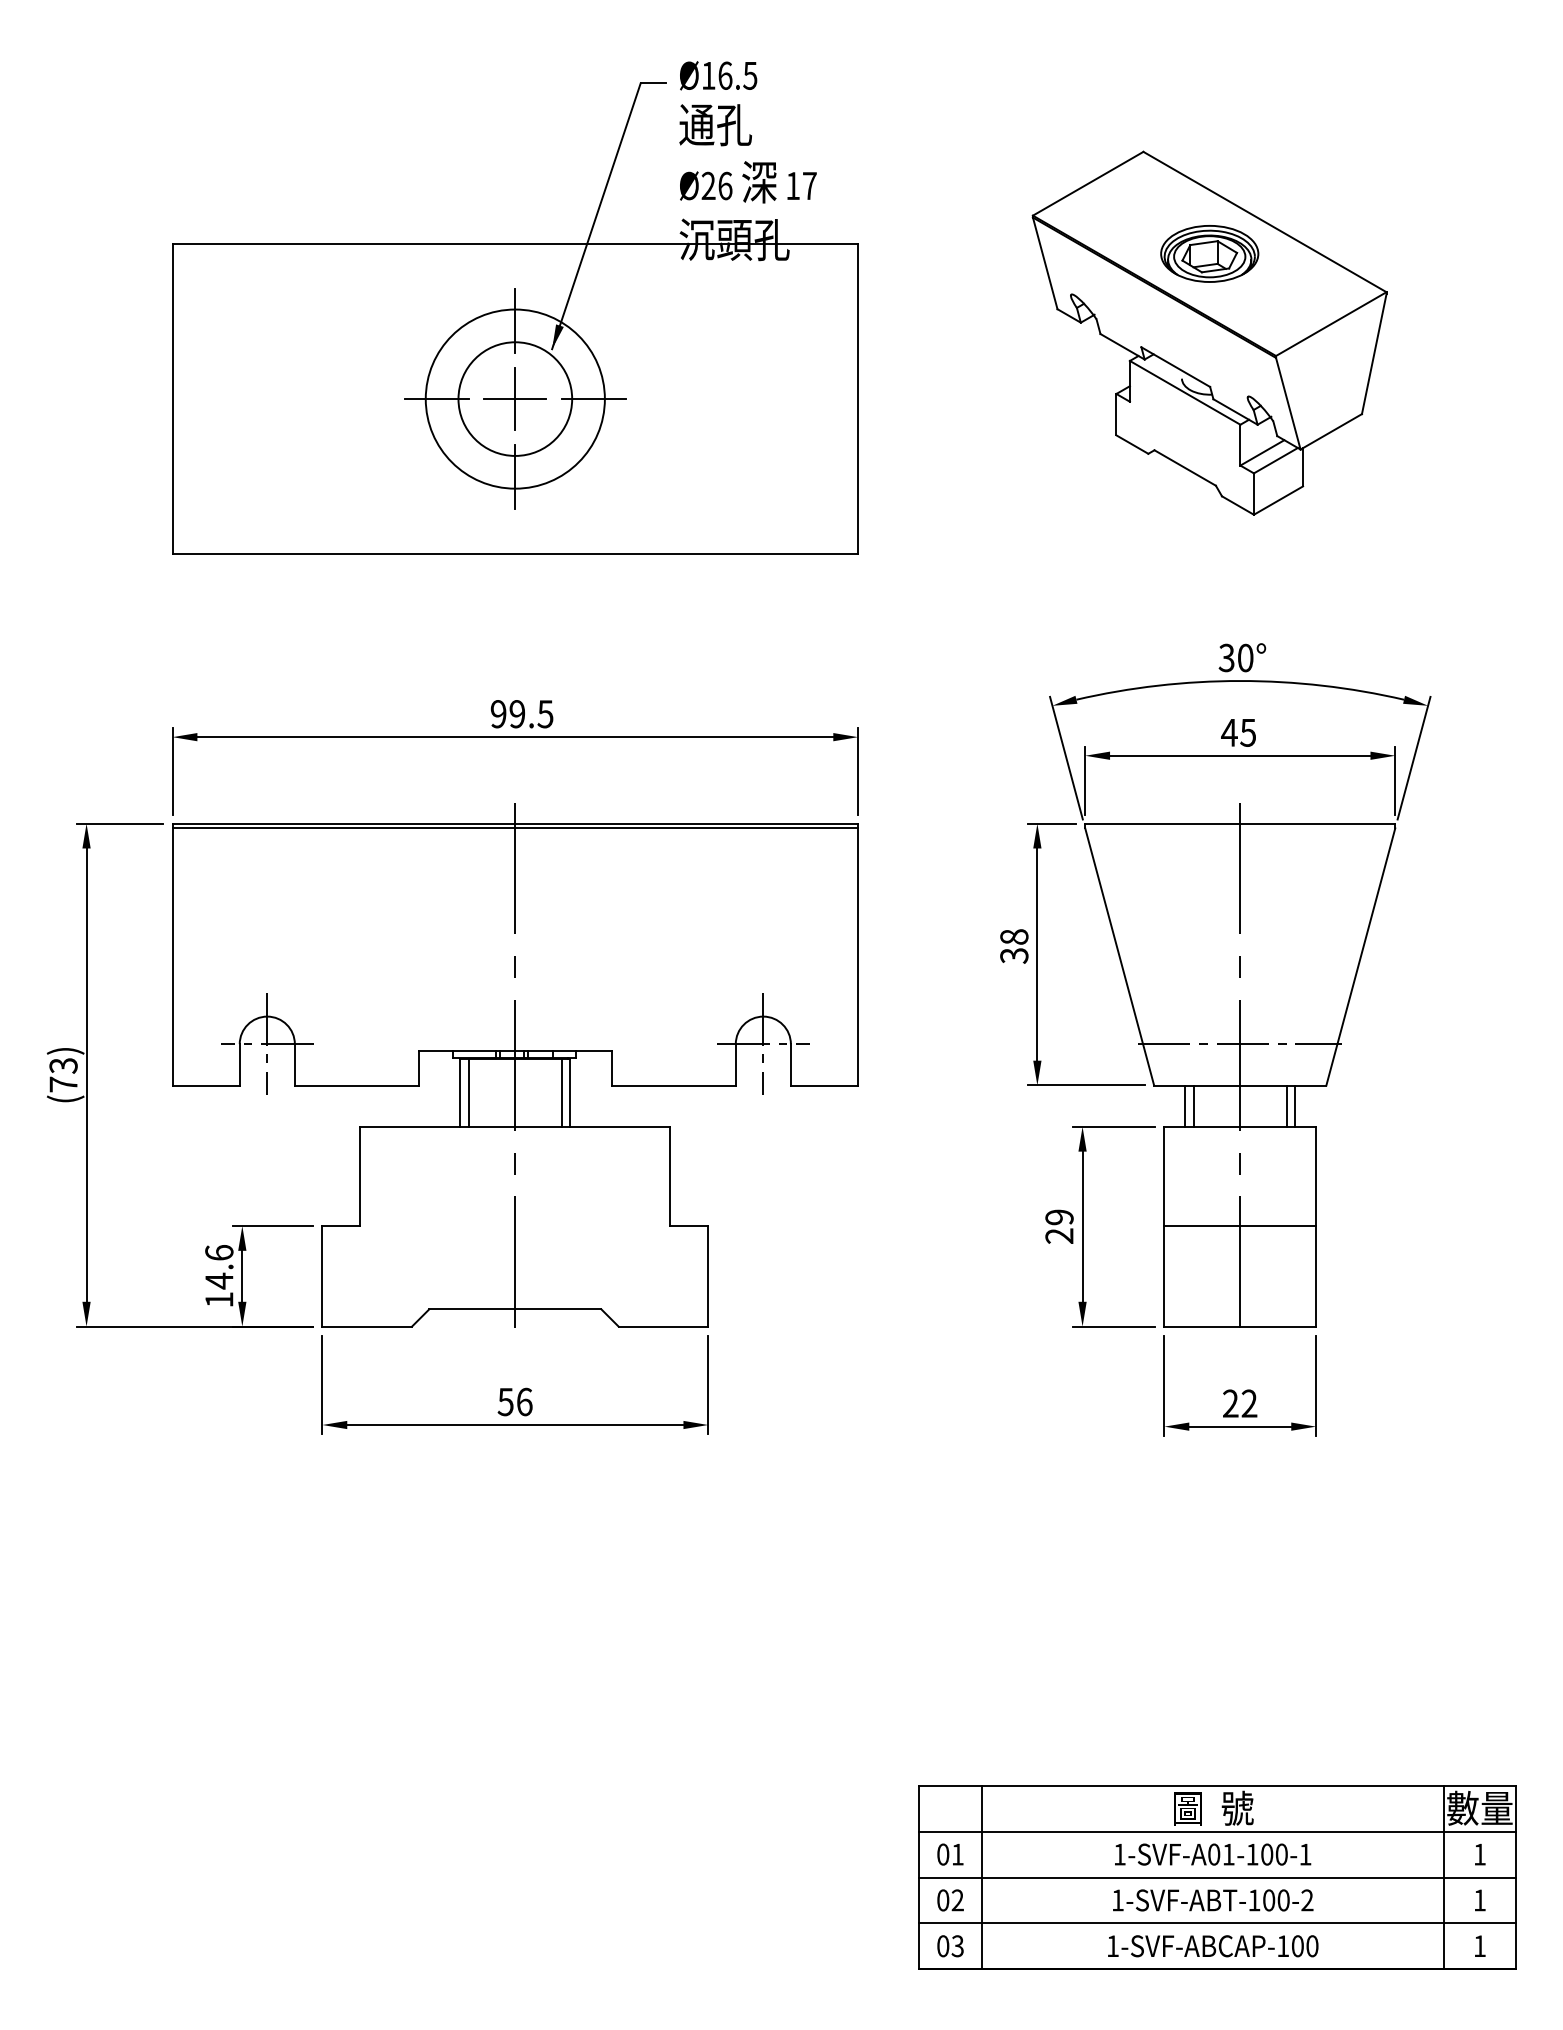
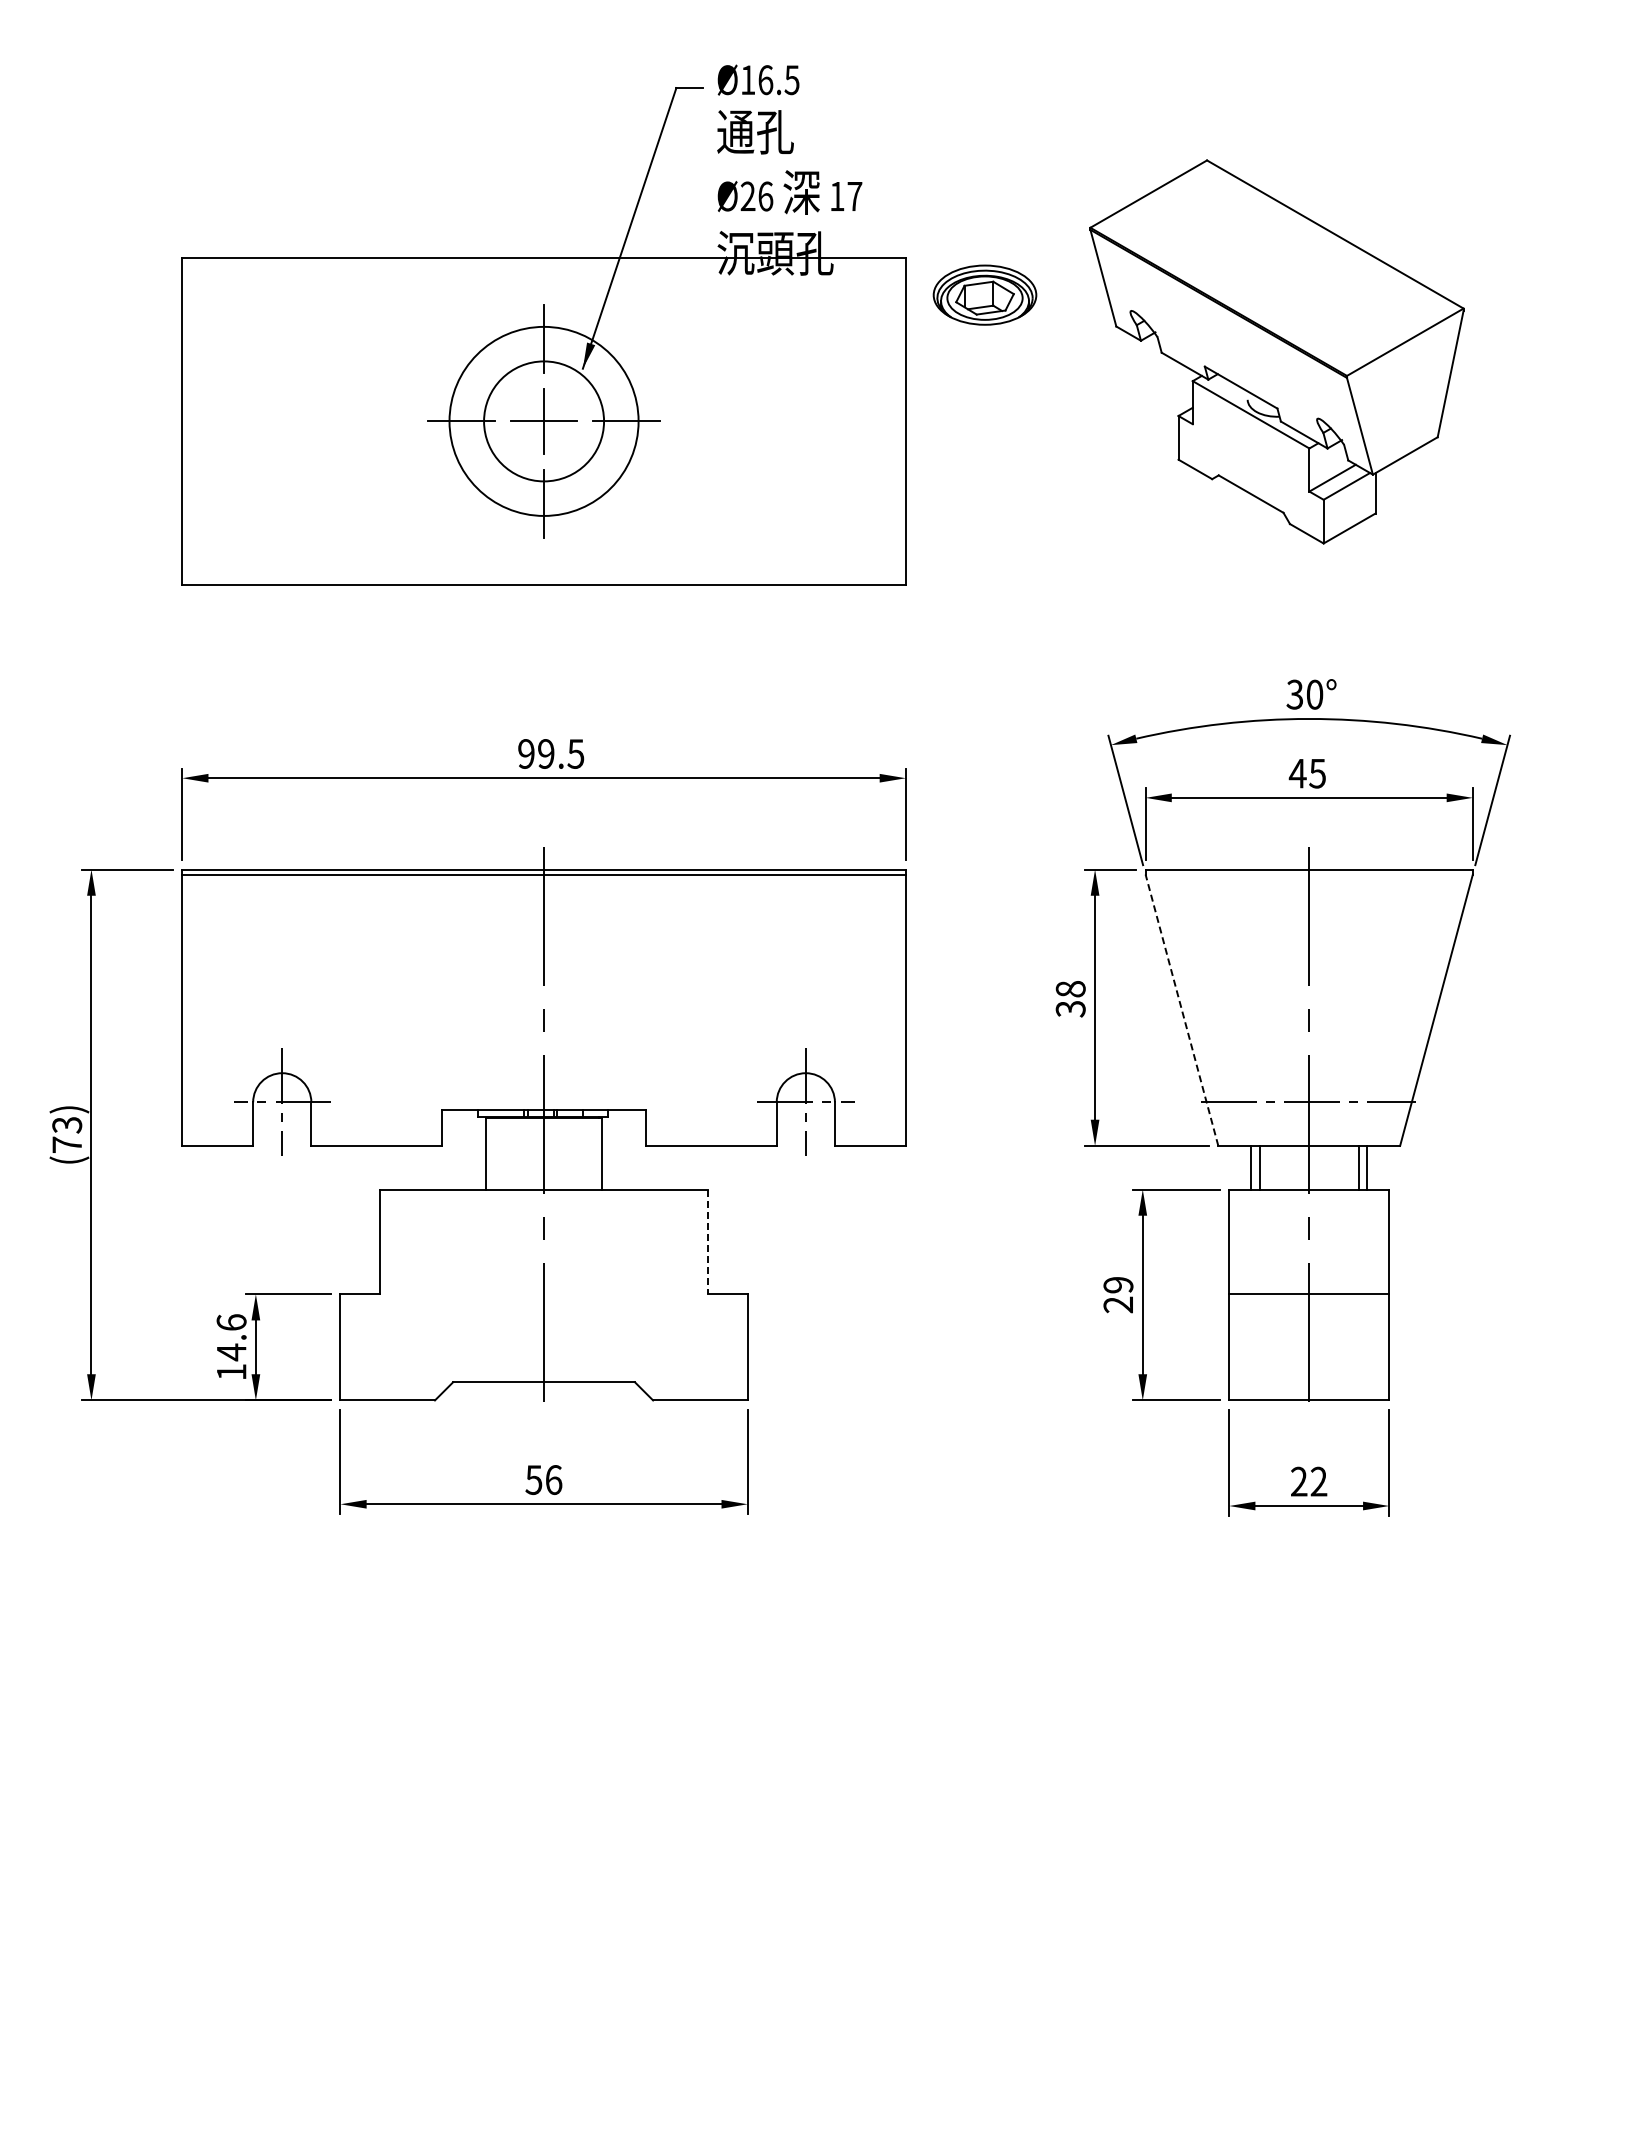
part: (1209, 253) -> (984, 294), moved
line: (1119, 956) -> (1181, 1009), solid -> dashed
line: (468, 1092) -> (494, 1153), removed
line: (562, 1092) -> (593, 1153), removed
line: (670, 1177) -> (707, 1242), solid -> dashed
part: (1217, 1877) -> (1285, 1981), removed

